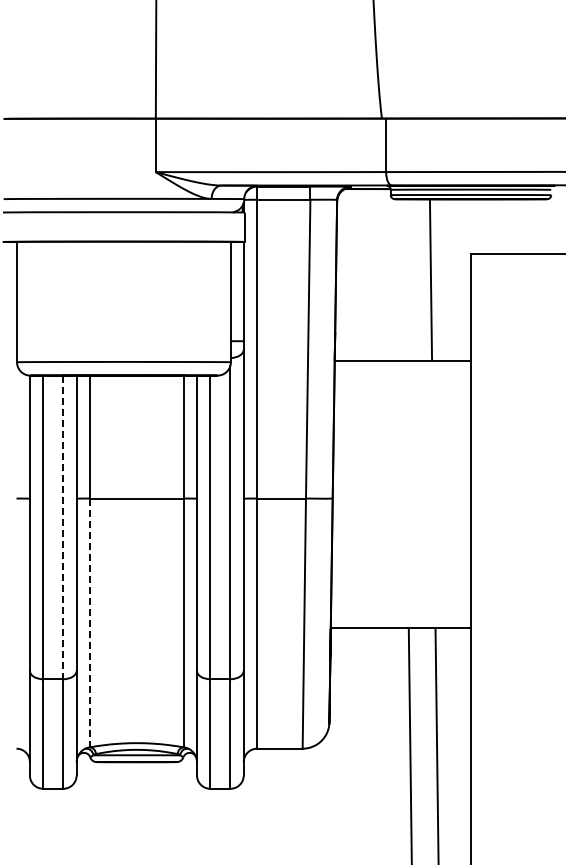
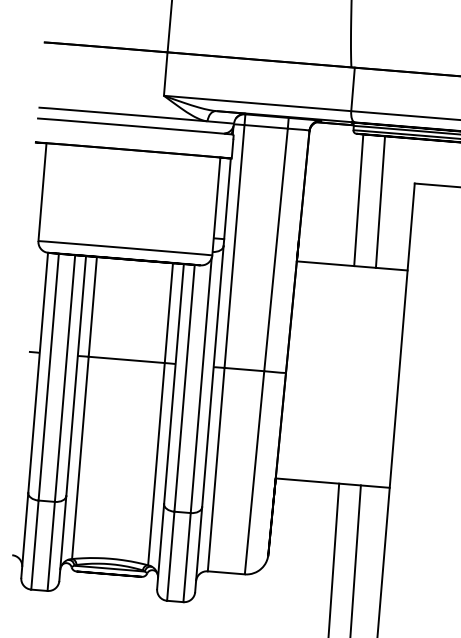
line: (404, 280) -> (358, 200), added
line: (63, 527) -> (65, 378), dashed -> solid
line: (90, 623) -> (80, 458), dashed -> solid

